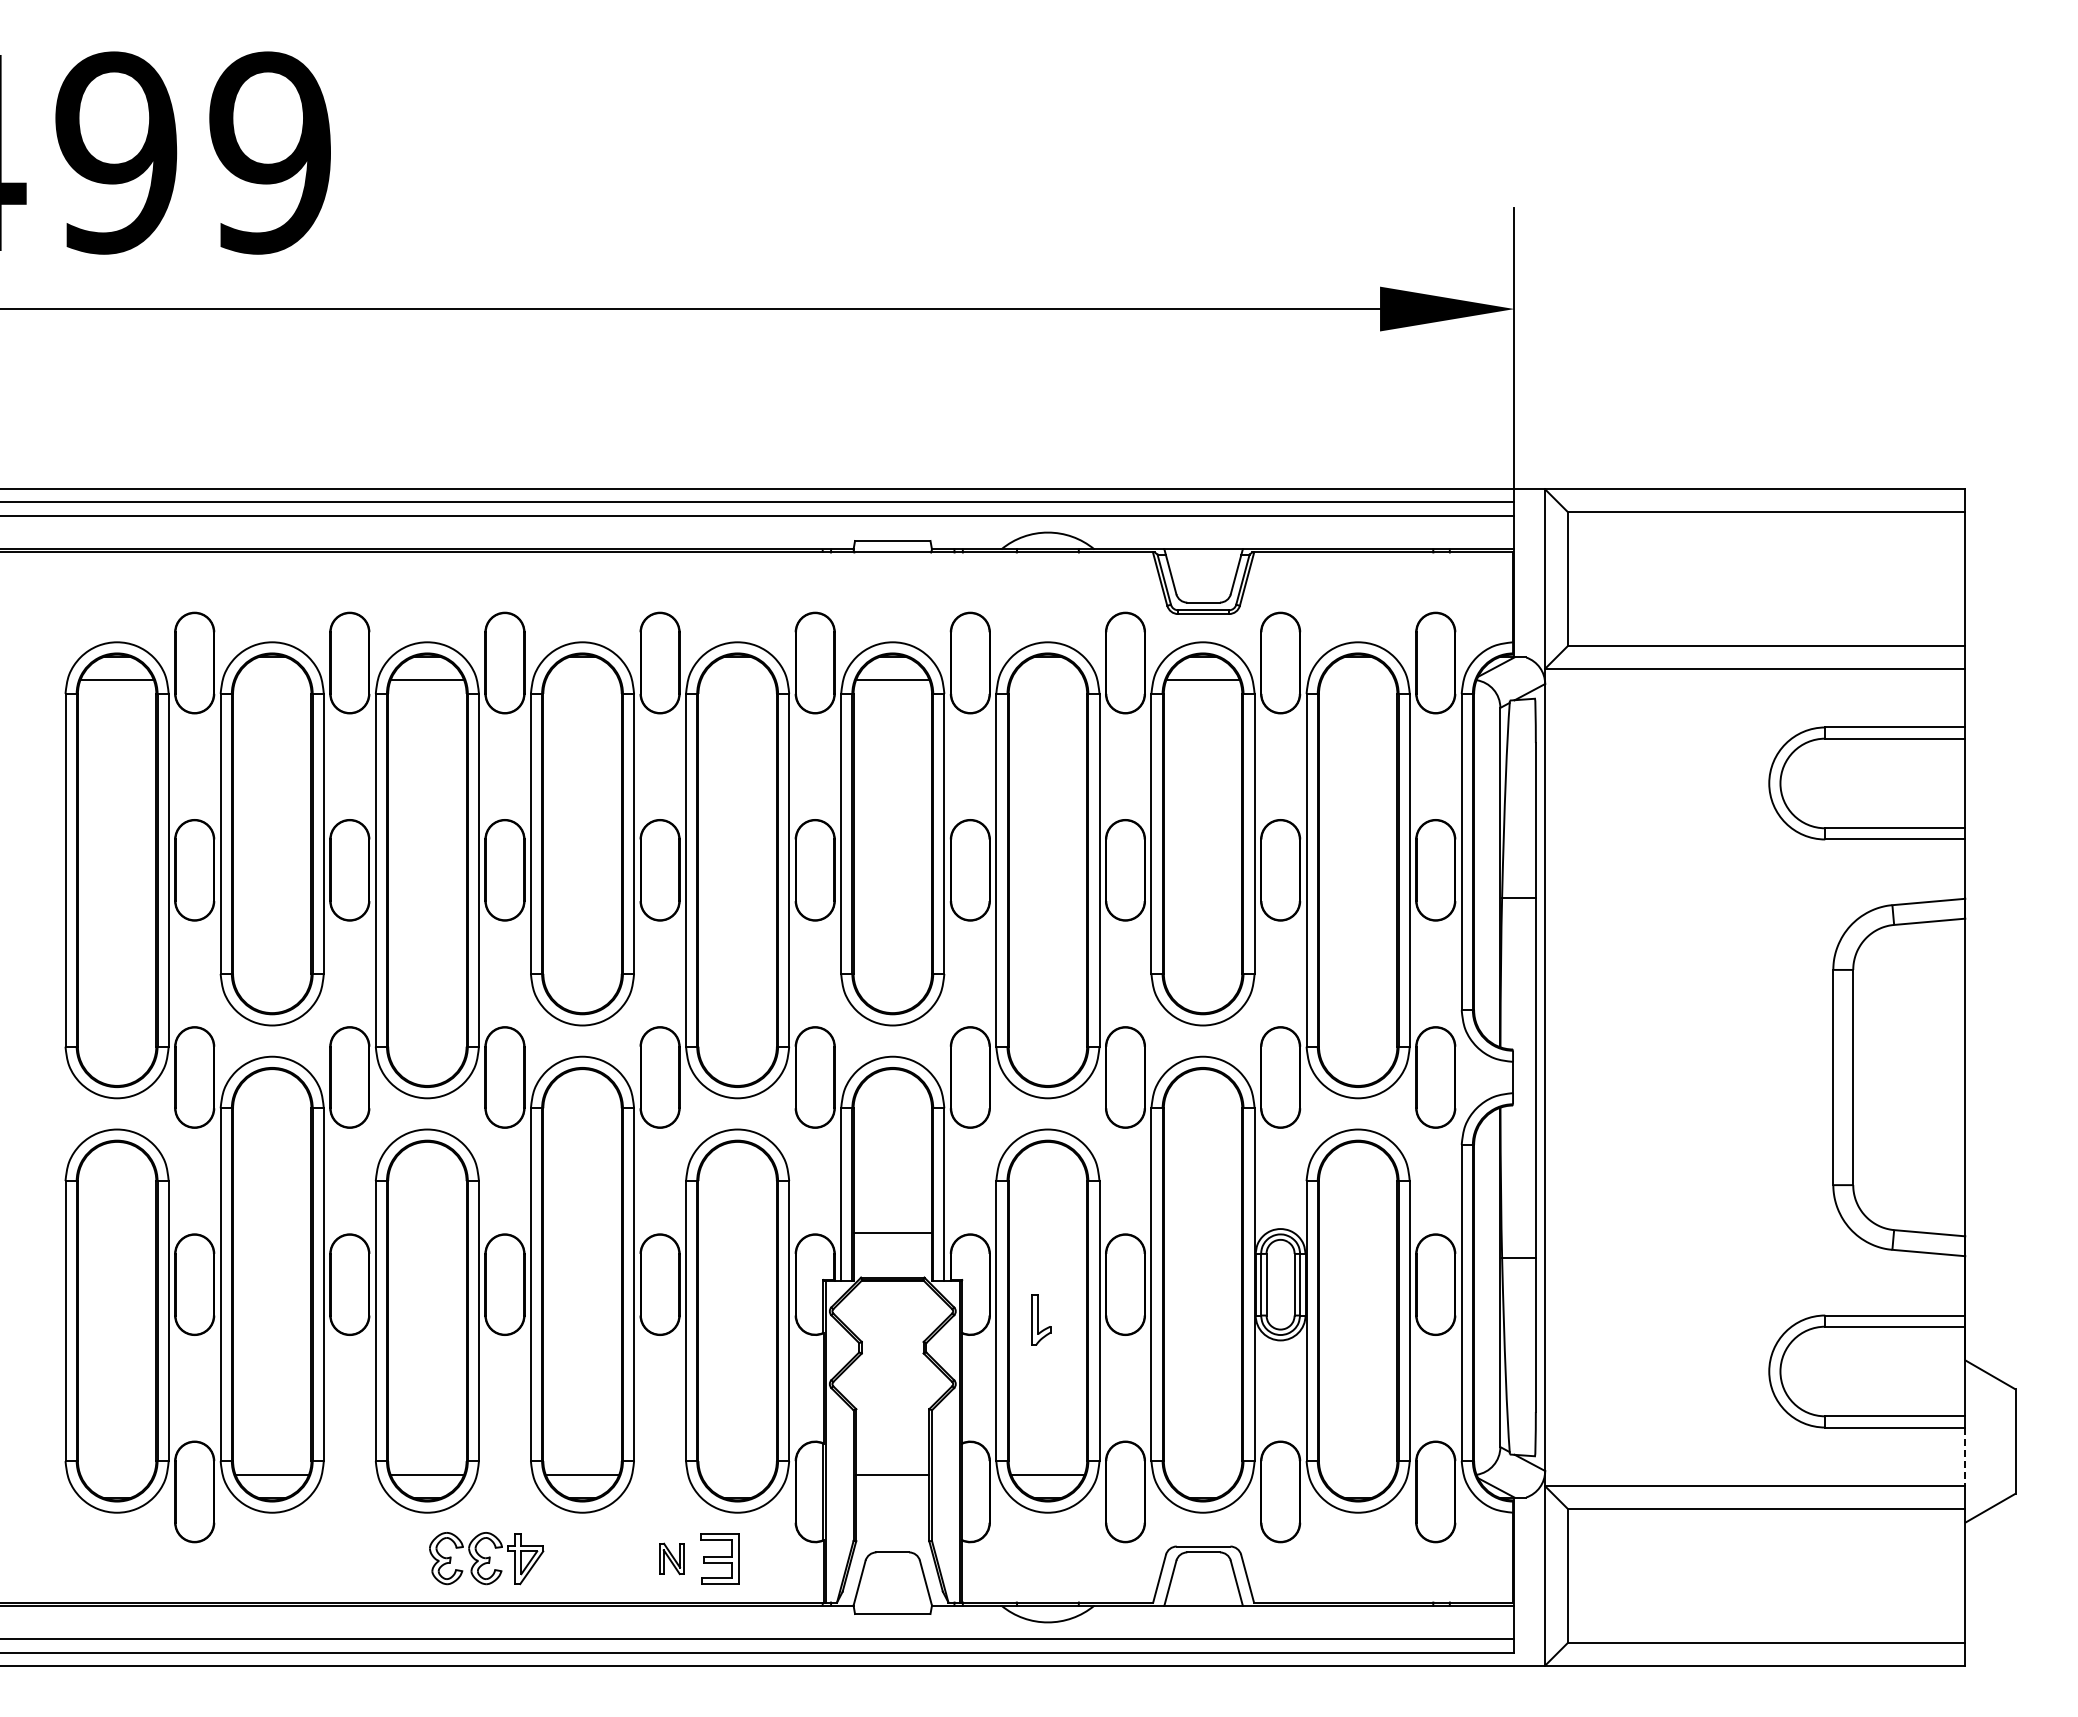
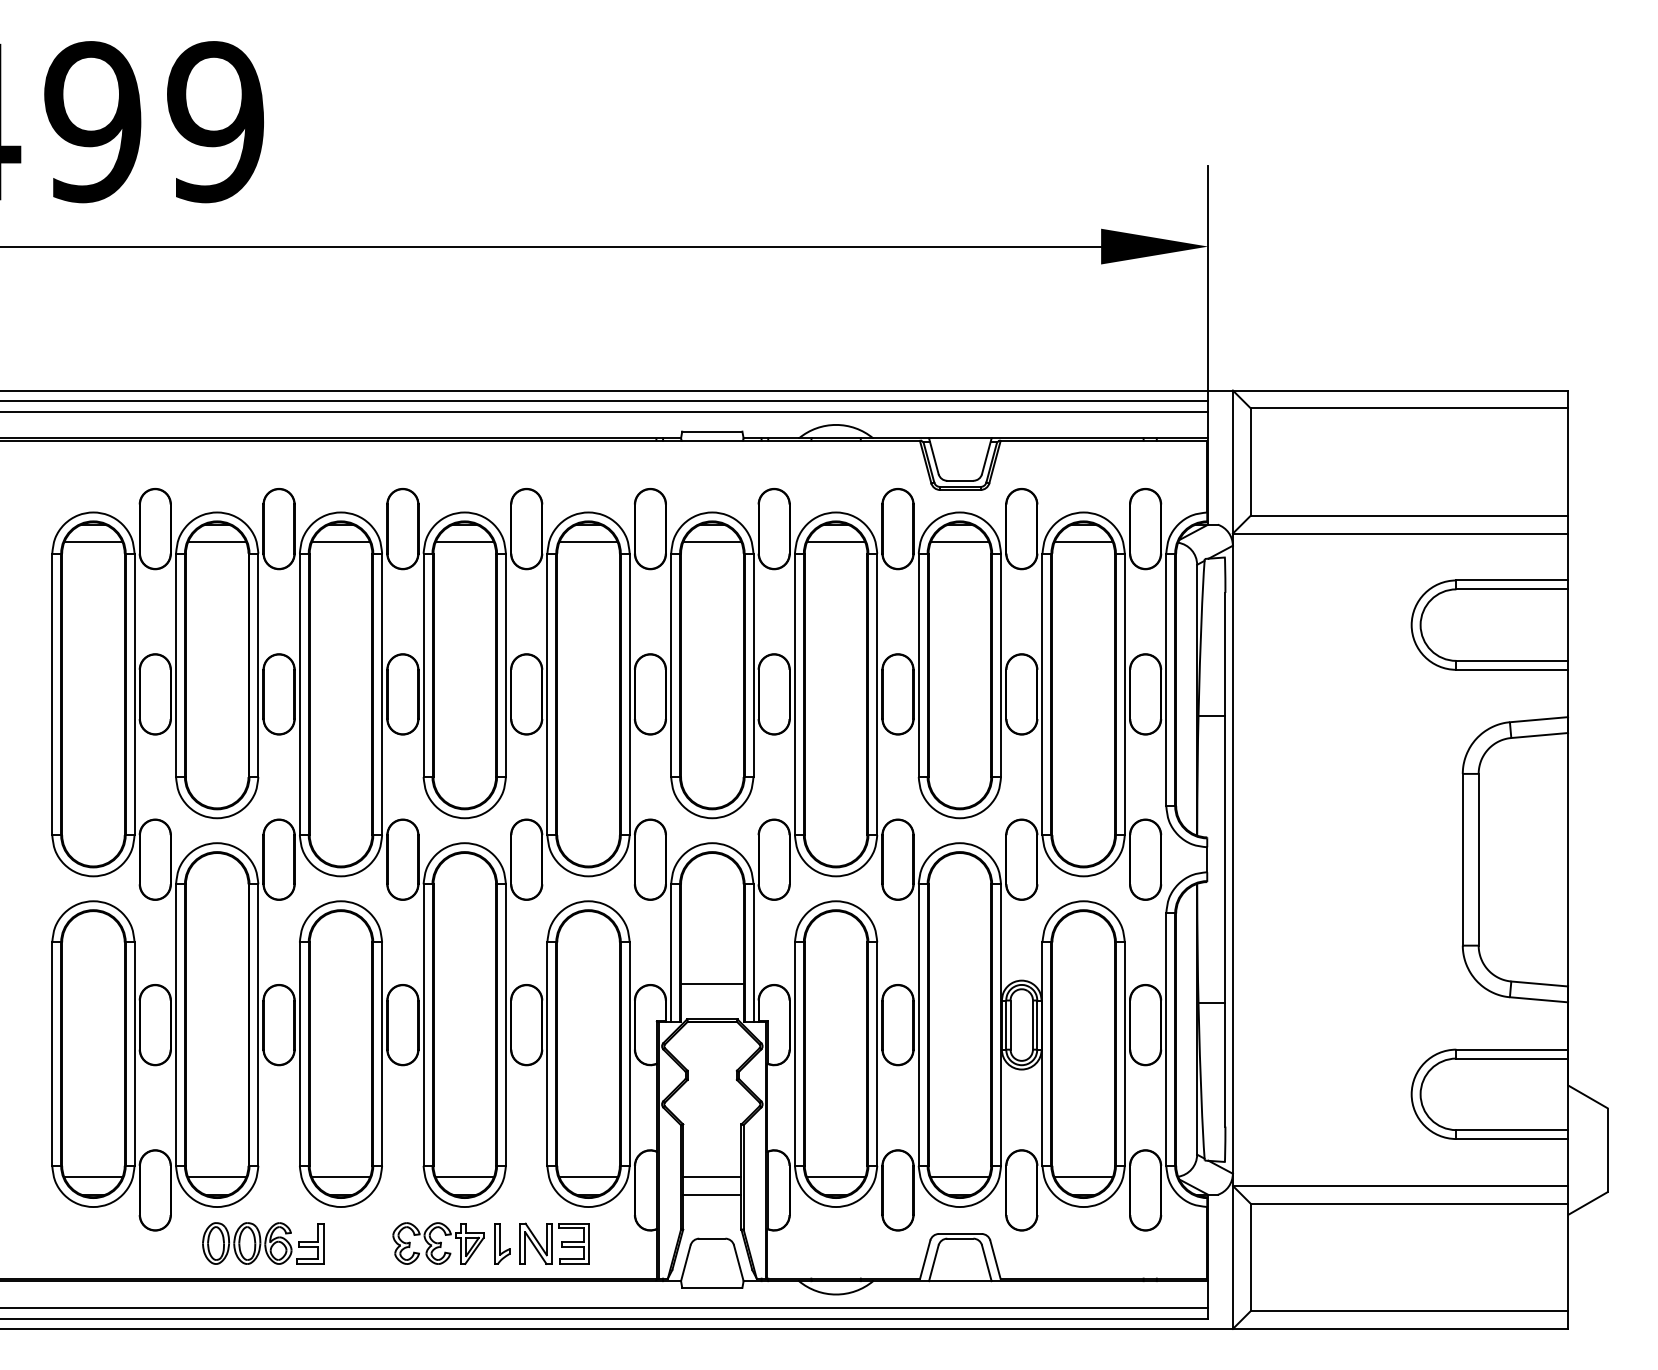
line: (271, 679) -> (216, 542), added
line: (582, 679) -> (464, 542), added
line: (737, 679) -> (588, 542), added
line: (1047, 679) -> (835, 542), added
line: (1357, 679) -> (1083, 542), added
part: (1041, 1319) -> (502, 1243), moved
line: (1965, 1457) -> (1568, 1162), dashed -> solid
line: (116, 1475) -> (92, 1177), added
line: (737, 1475) -> (588, 1177), added
line: (1202, 1475) -> (959, 1177), added
line: (1357, 1475) -> (1083, 1177), added
line: (892, 1497) -> (712, 1194), added
part: (329, 1558) -> (262, 1243), added
part: (486, 1558) -> (438, 1243), moved
part: (671, 1558) -> (535, 1243), size x1.67

